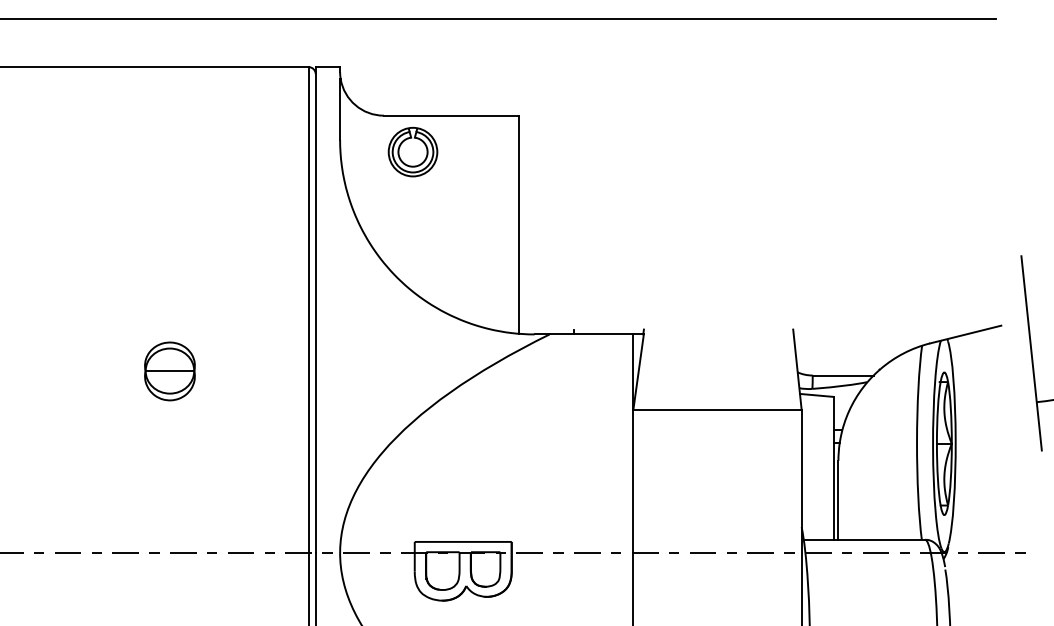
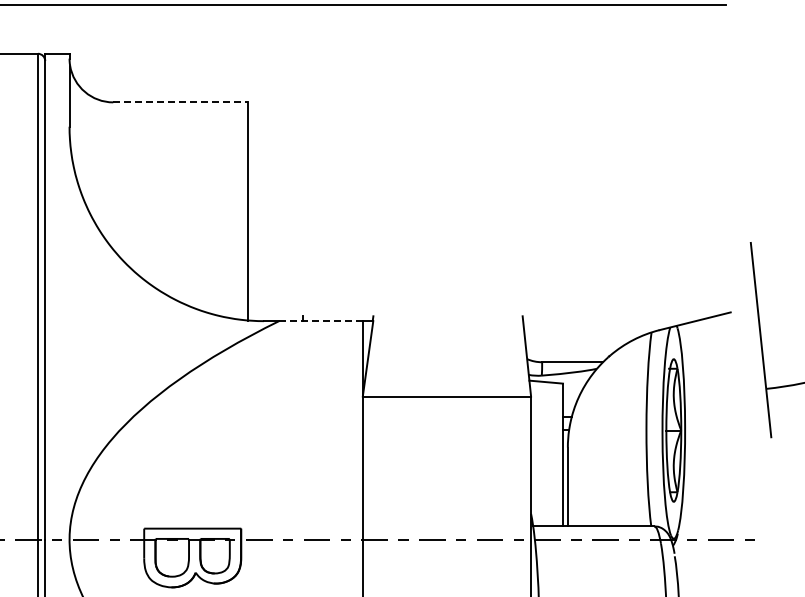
line: (451, 115) -> (180, 102), solid -> dashed
part: (412, 152) -> (141, 139), removed
line: (591, 334) -> (320, 321), solid -> dashed

